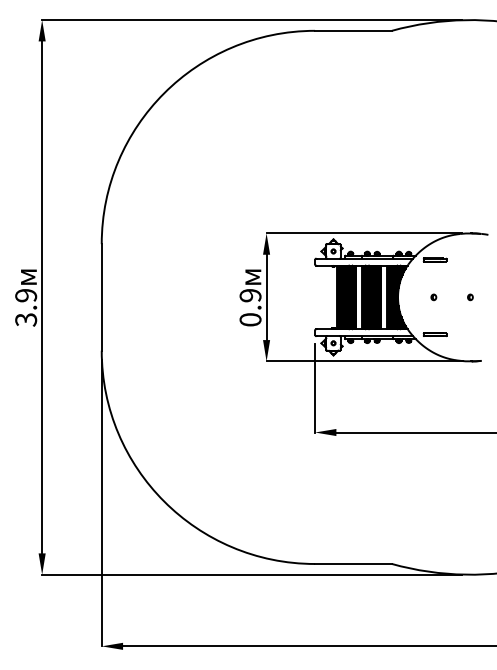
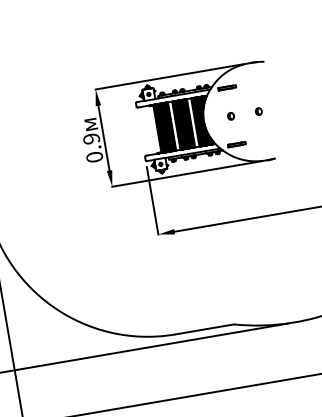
part: (433, 297) -> (230, 116), size x1.6
part: (470, 297) -> (258, 111), size x1.6

